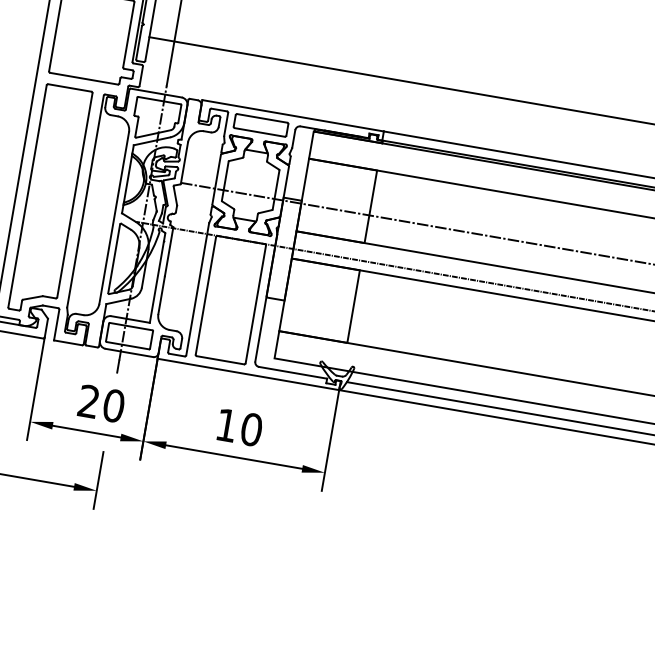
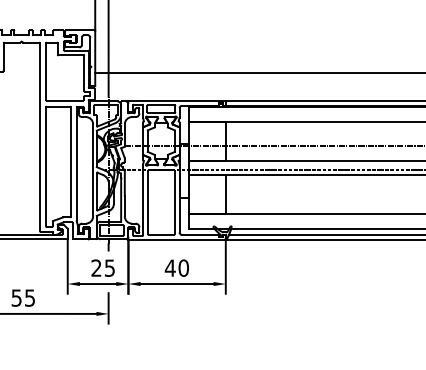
text: (113, 404) -> (109, 267), 20 -> 25
text: (225, 423) -> (169, 267), 10 -> 40

